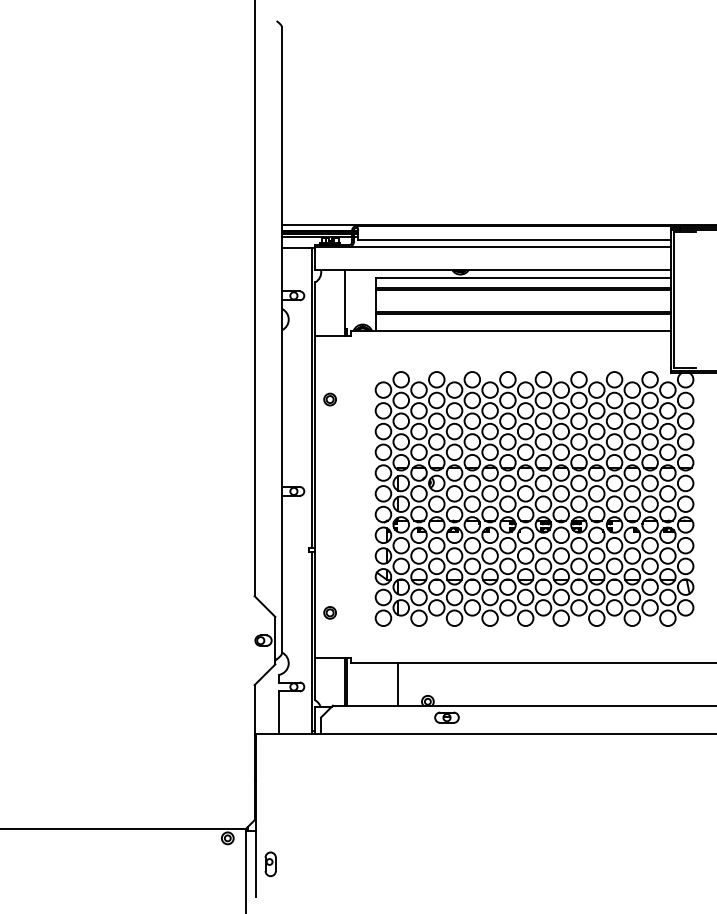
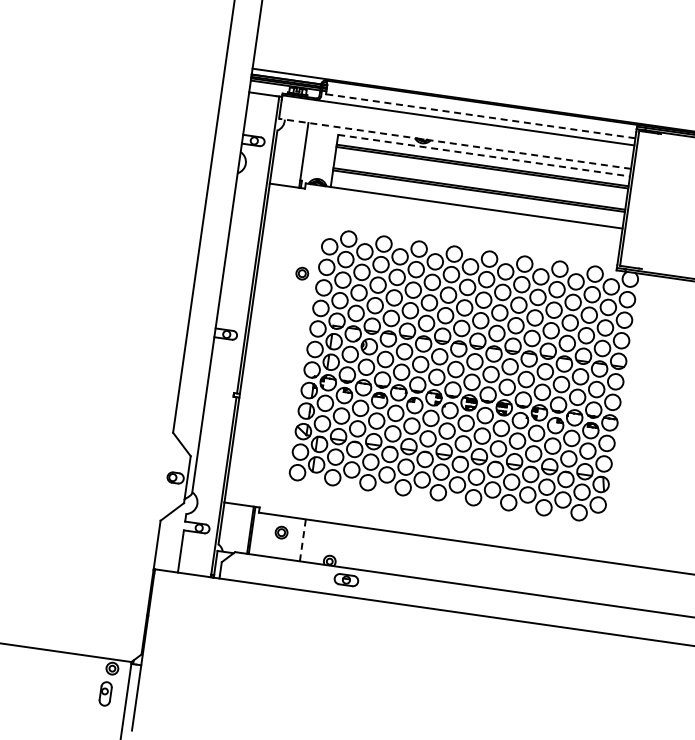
line: (514, 239) -> (480, 116), solid -> dashed
line: (493, 270) -> (455, 143), solid -> dashed
line: (523, 278) -> (484, 156), solid -> dashed
part: (329, 399) -> (301, 273), moved
part: (329, 612) -> (281, 532), moved
line: (398, 684) -> (303, 540), solid -> dashed
part: (270, 864) -> (105, 694), moved

